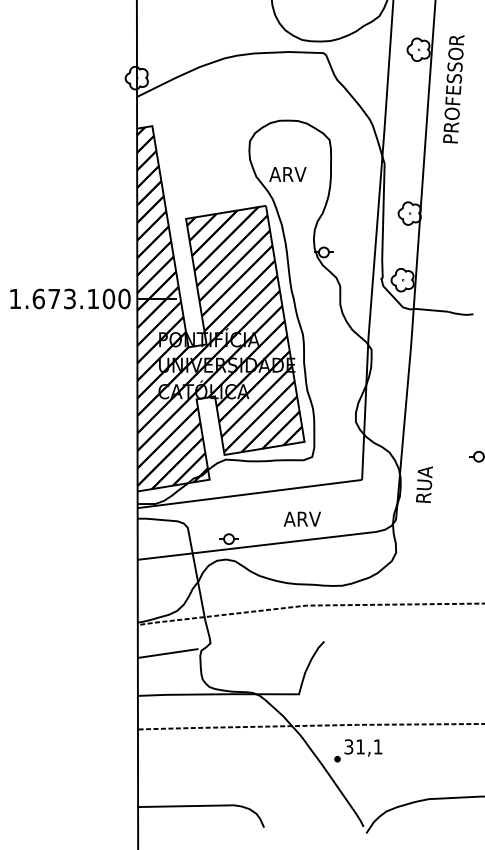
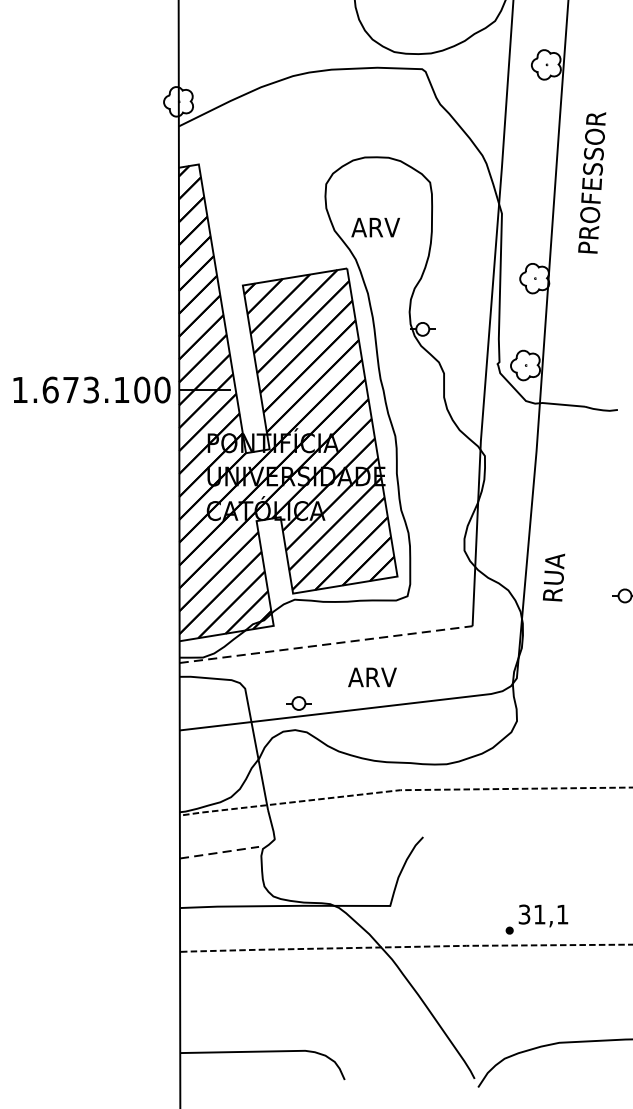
text: (453, 89) -> (591, 183), moved
text: (424, 484) -> (554, 577), moved
line: (250, 493) -> (326, 643), solid -> dashed
text: (301, 518) -> (371, 676), moved
line: (168, 653) -> (219, 852), solid -> dashed
part: (358, 750) -> (537, 919), moved

